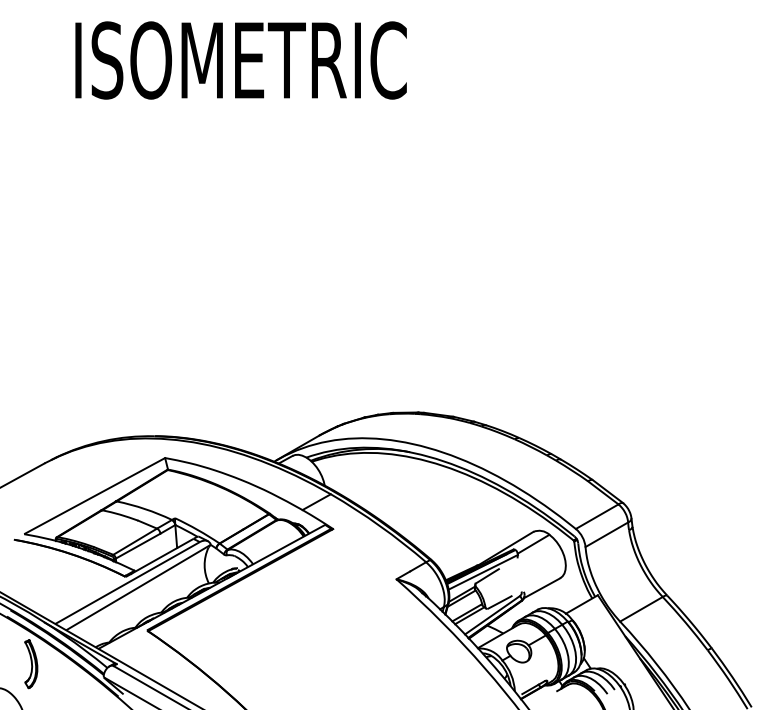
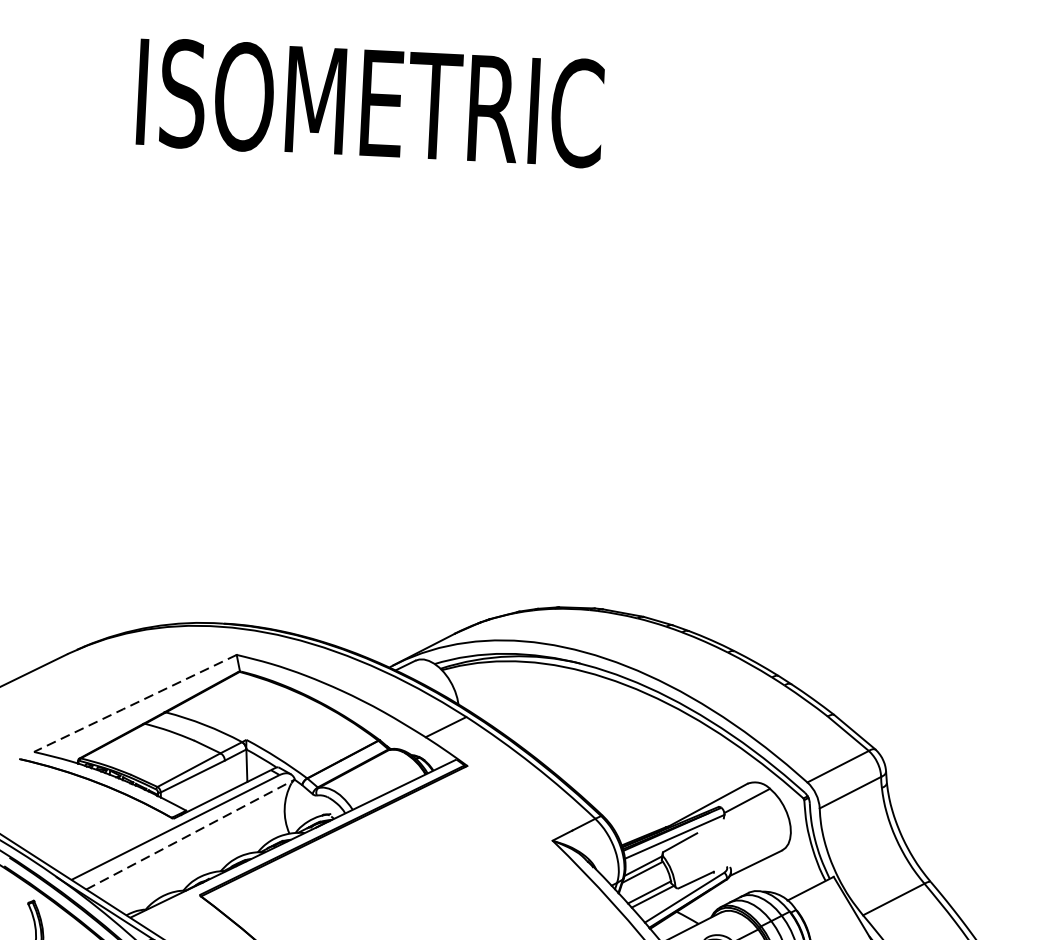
line: (94, 496) -> (135, 703), solid -> dashed
line: (138, 587) -> (190, 834), solid -> dashed

